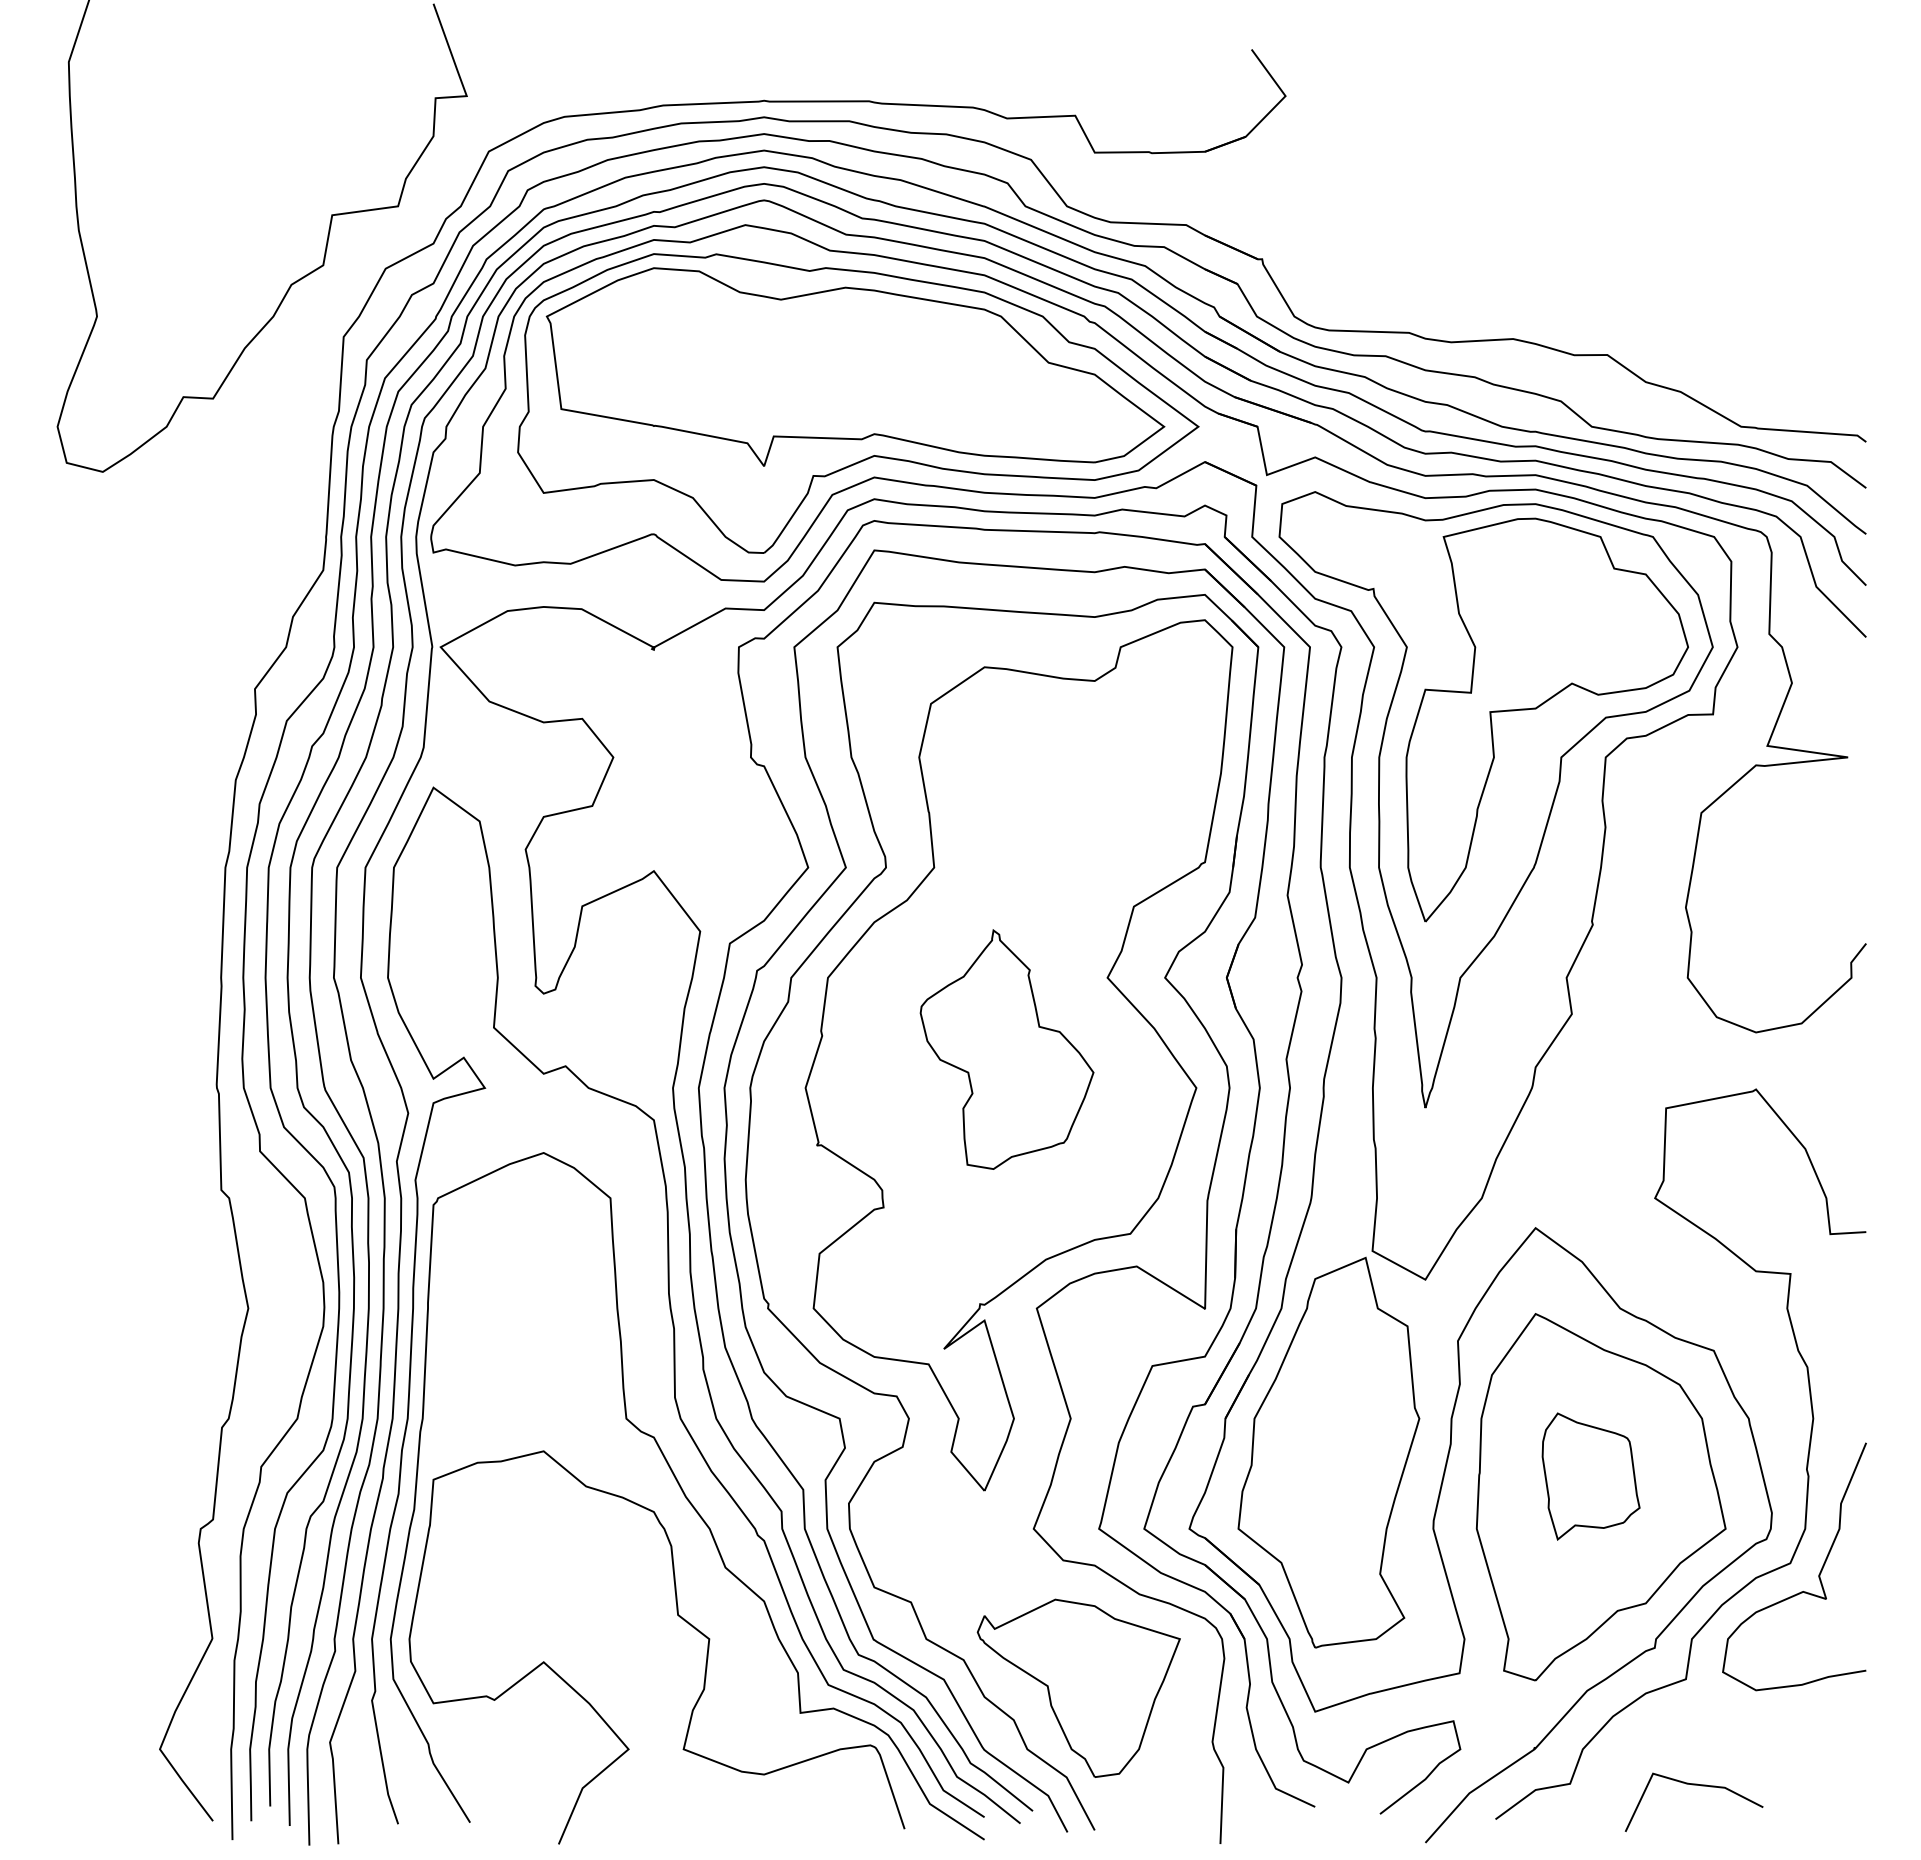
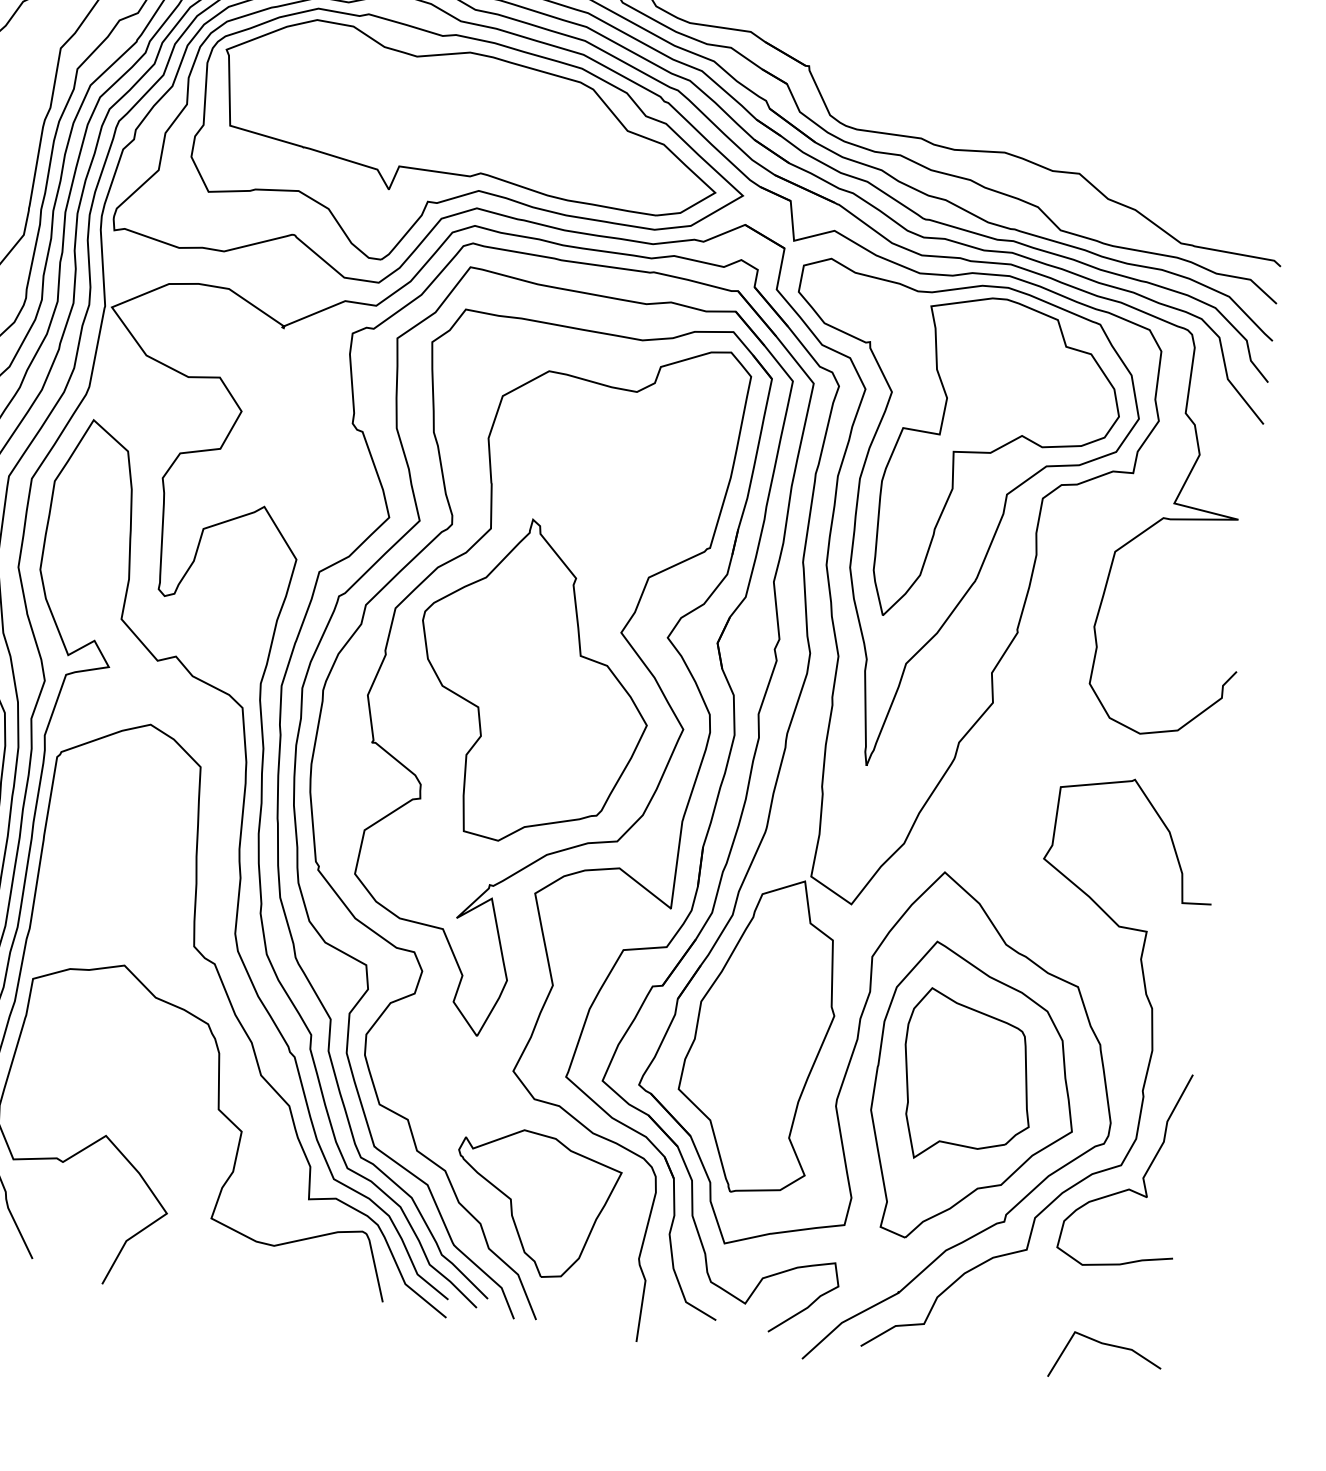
part: (1006, 1049) -> (533, 681), size x1.67
part: (1590, 1476) -> (967, 1077), size x1.67
line: (1693, 1785) -> (1106, 1345), moved

